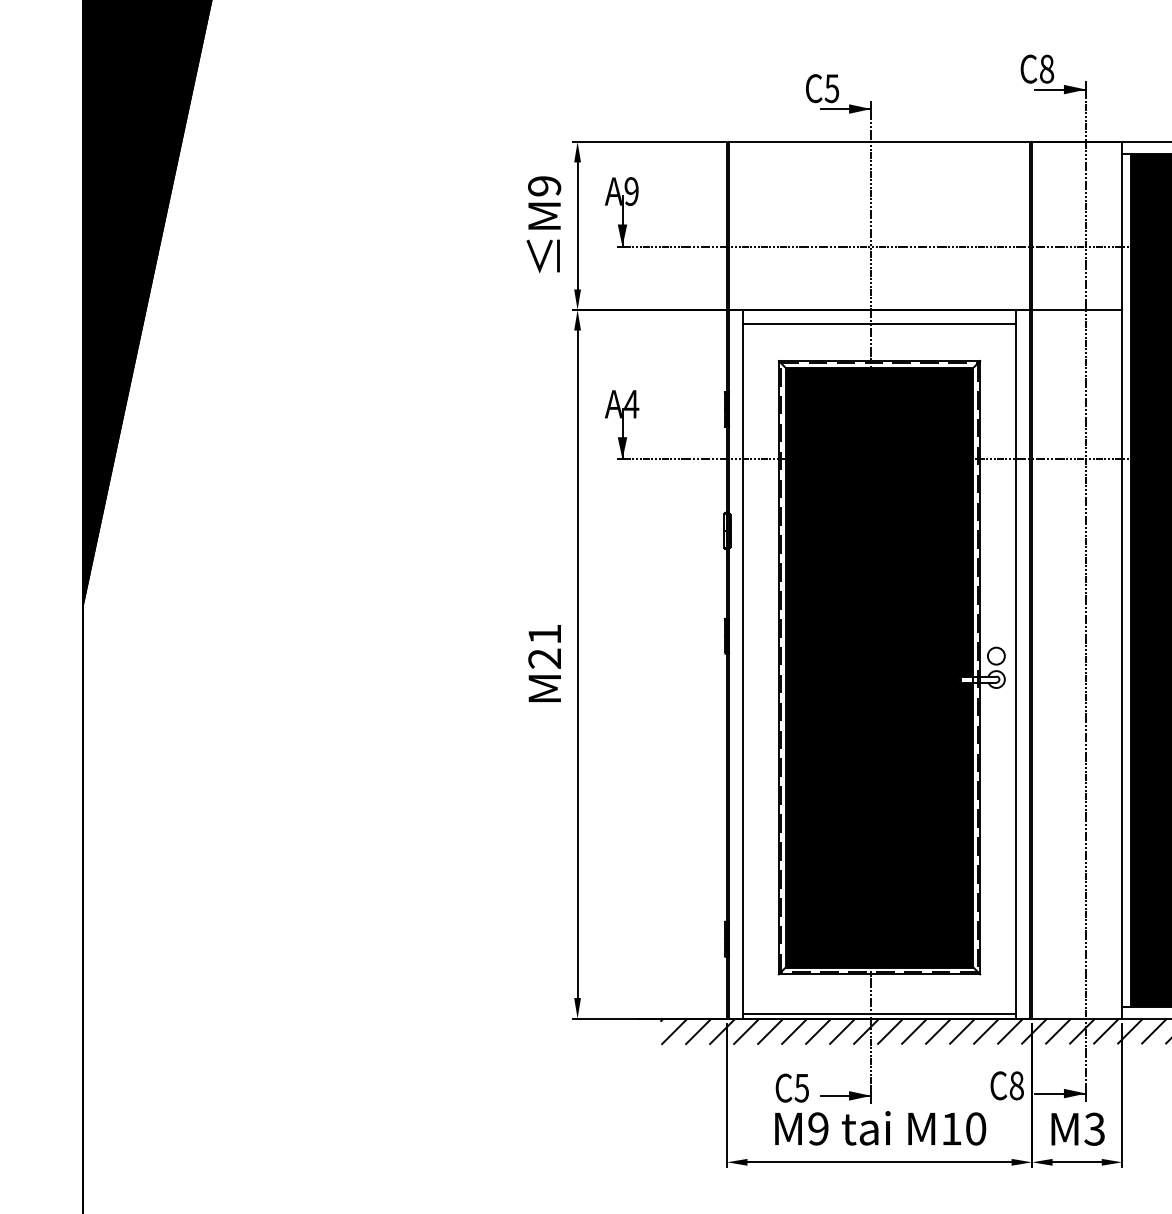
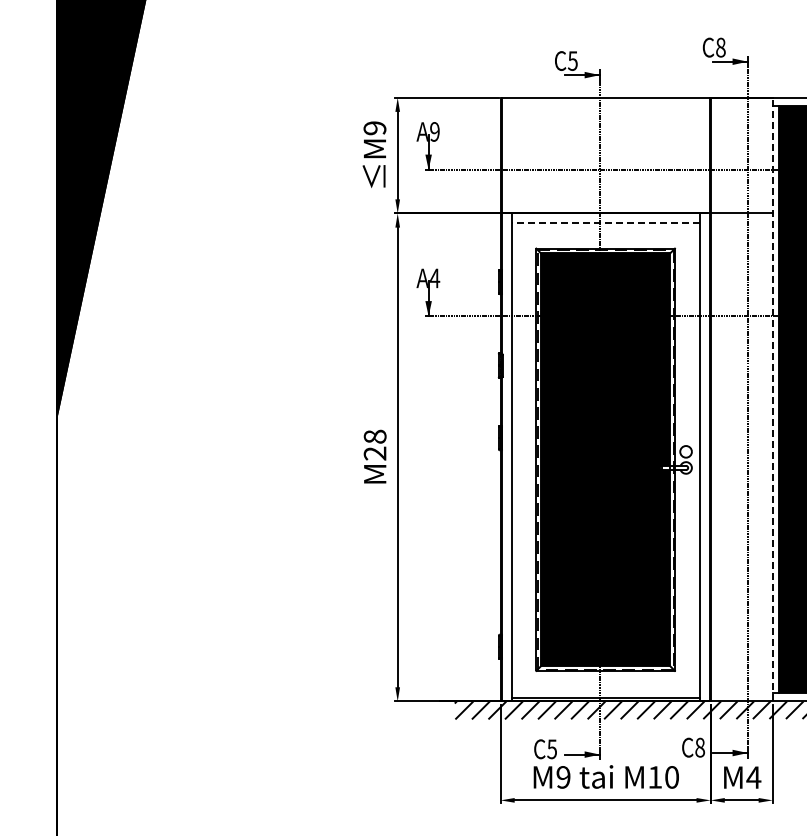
line: (879, 324) -> (605, 223), solid -> dashed
line: (1121, 580) -> (772, 399), solid -> dashed
text: (543, 633) -> (374, 436), M21 -> M28
text: (1094, 1129) -> (753, 777), M3 -> M4

